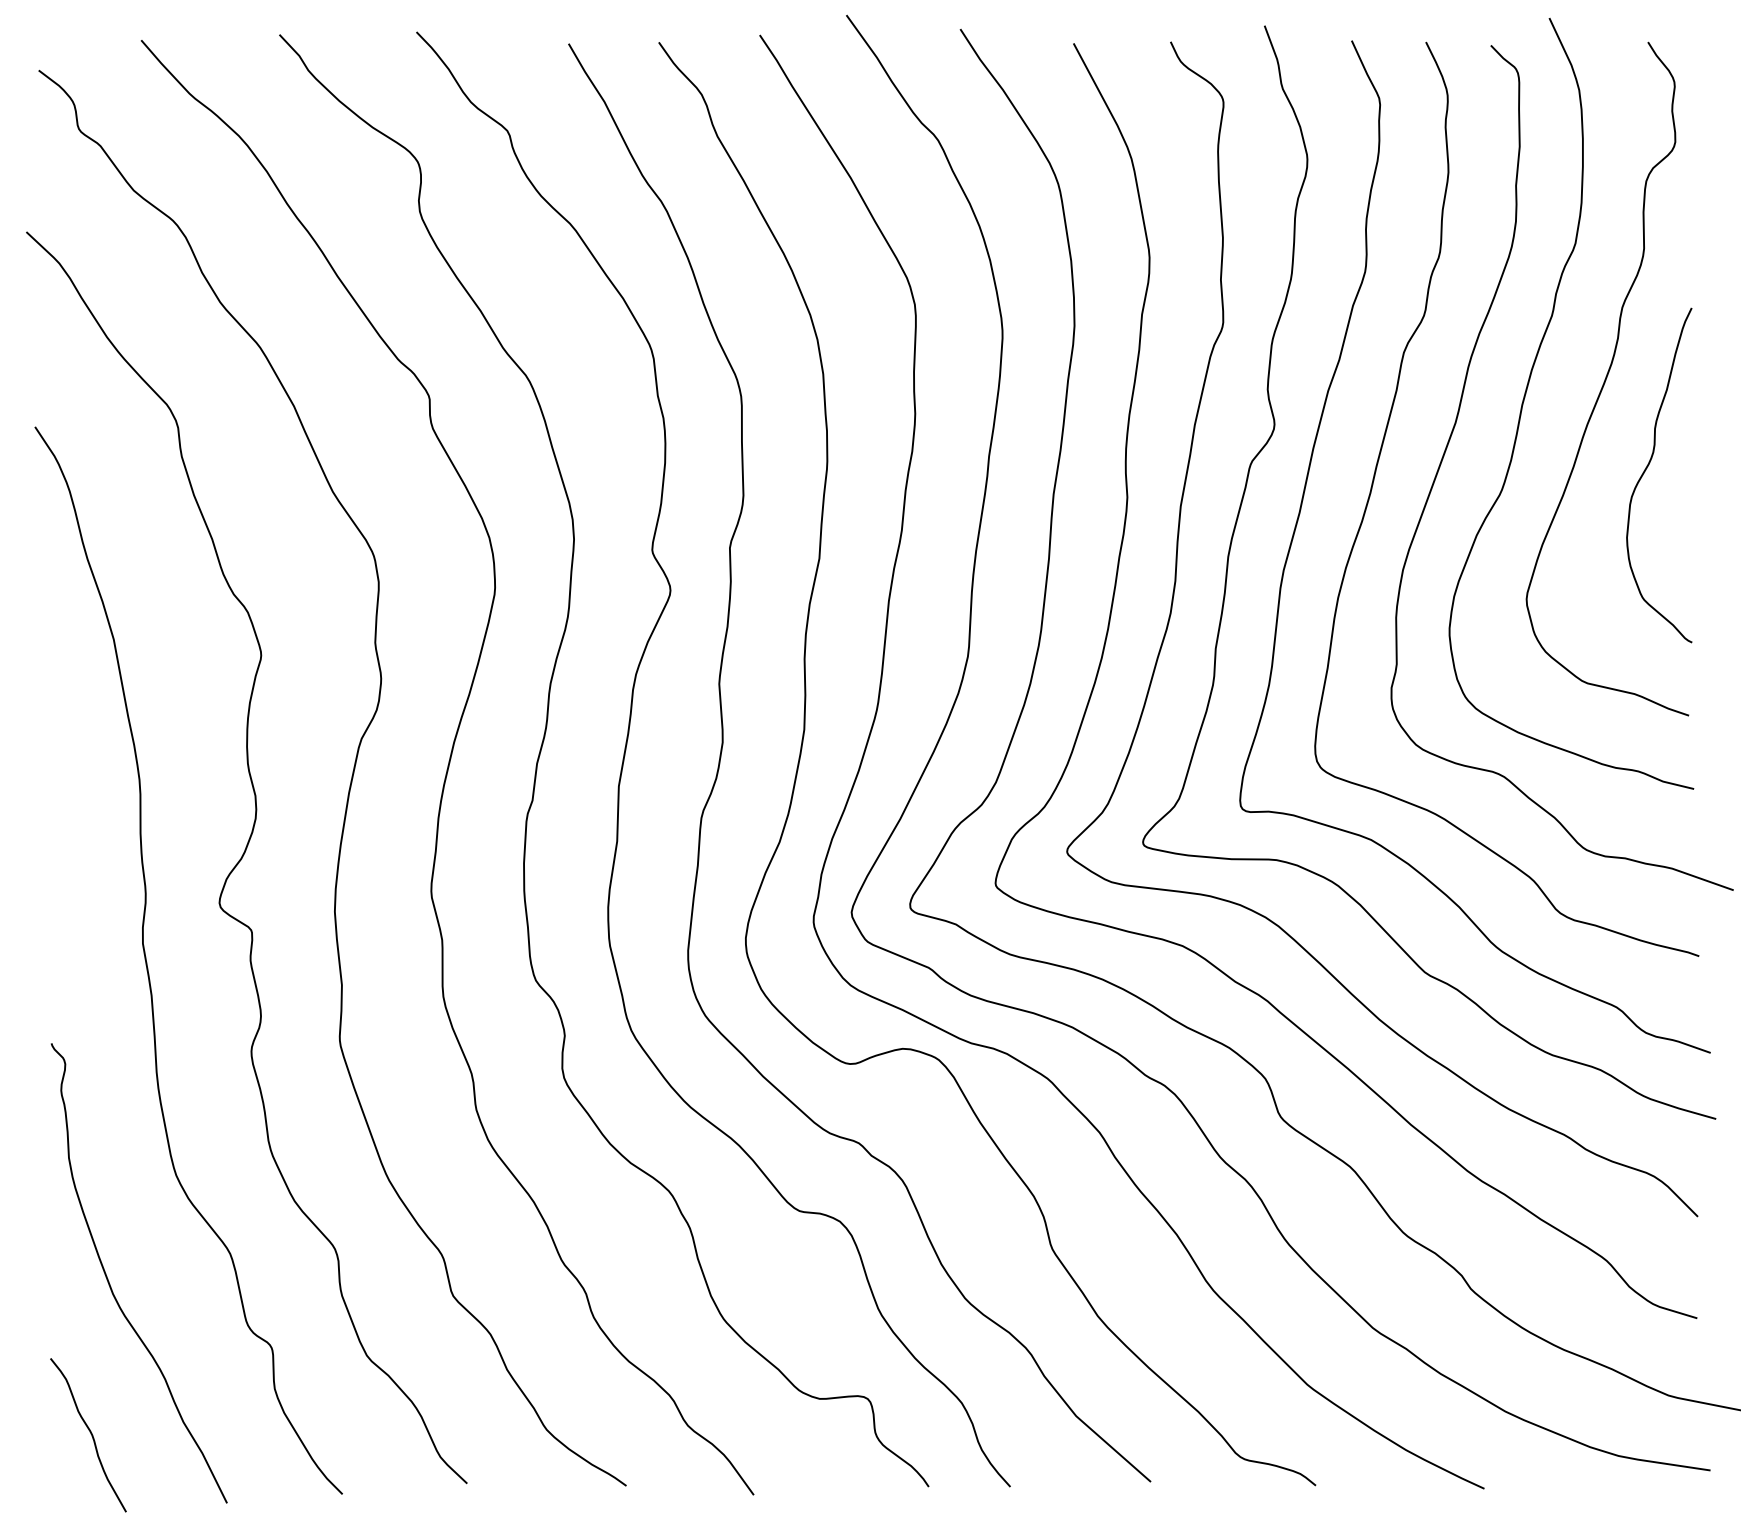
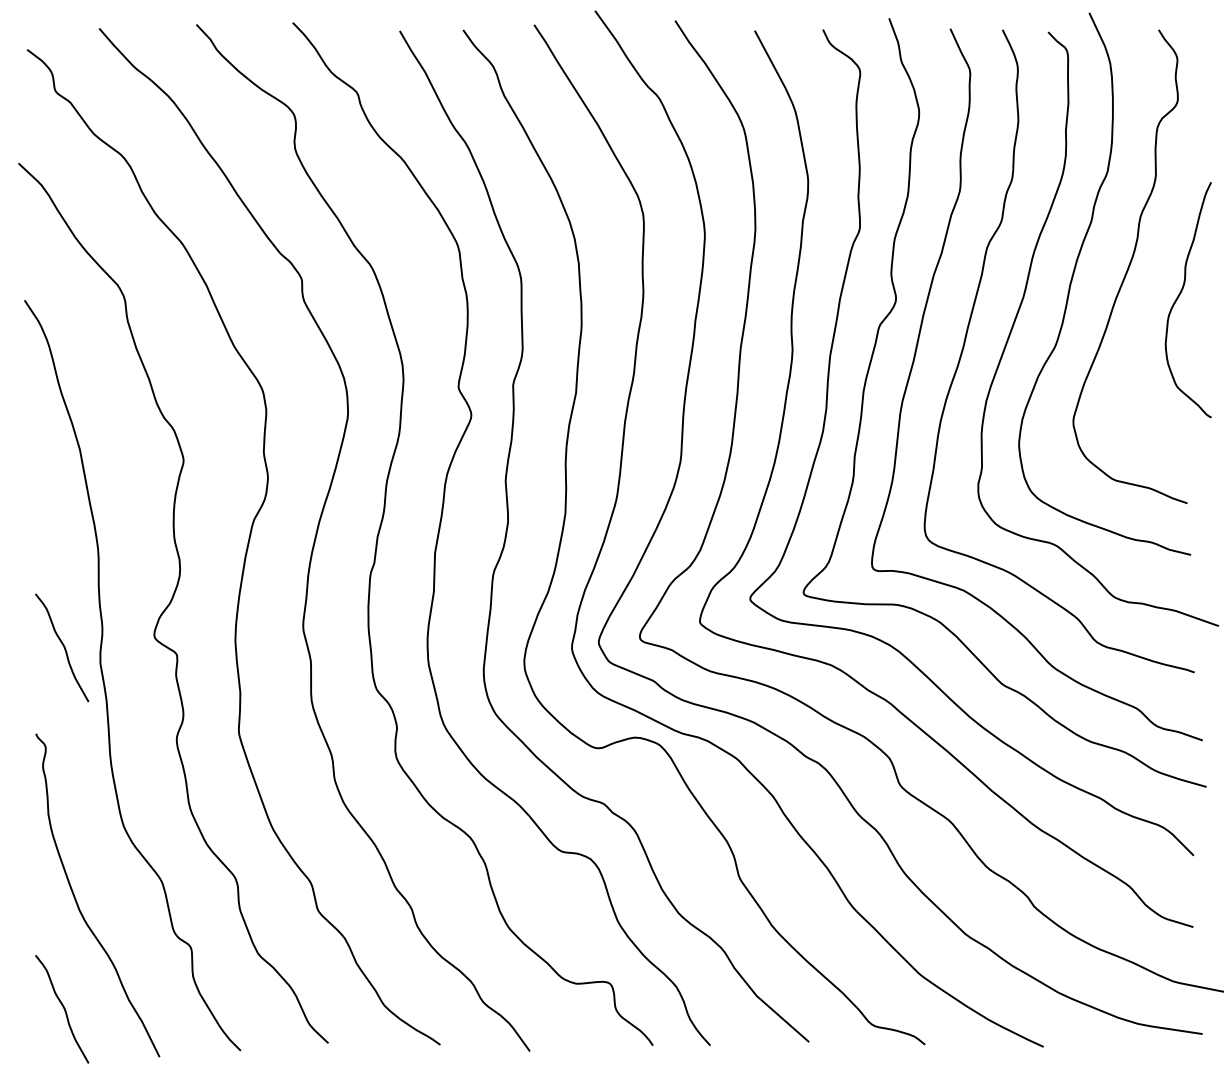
curve: (1647, 468) -> (1180, 295), moved
curve: (90, 920) -> (63, 647), added

